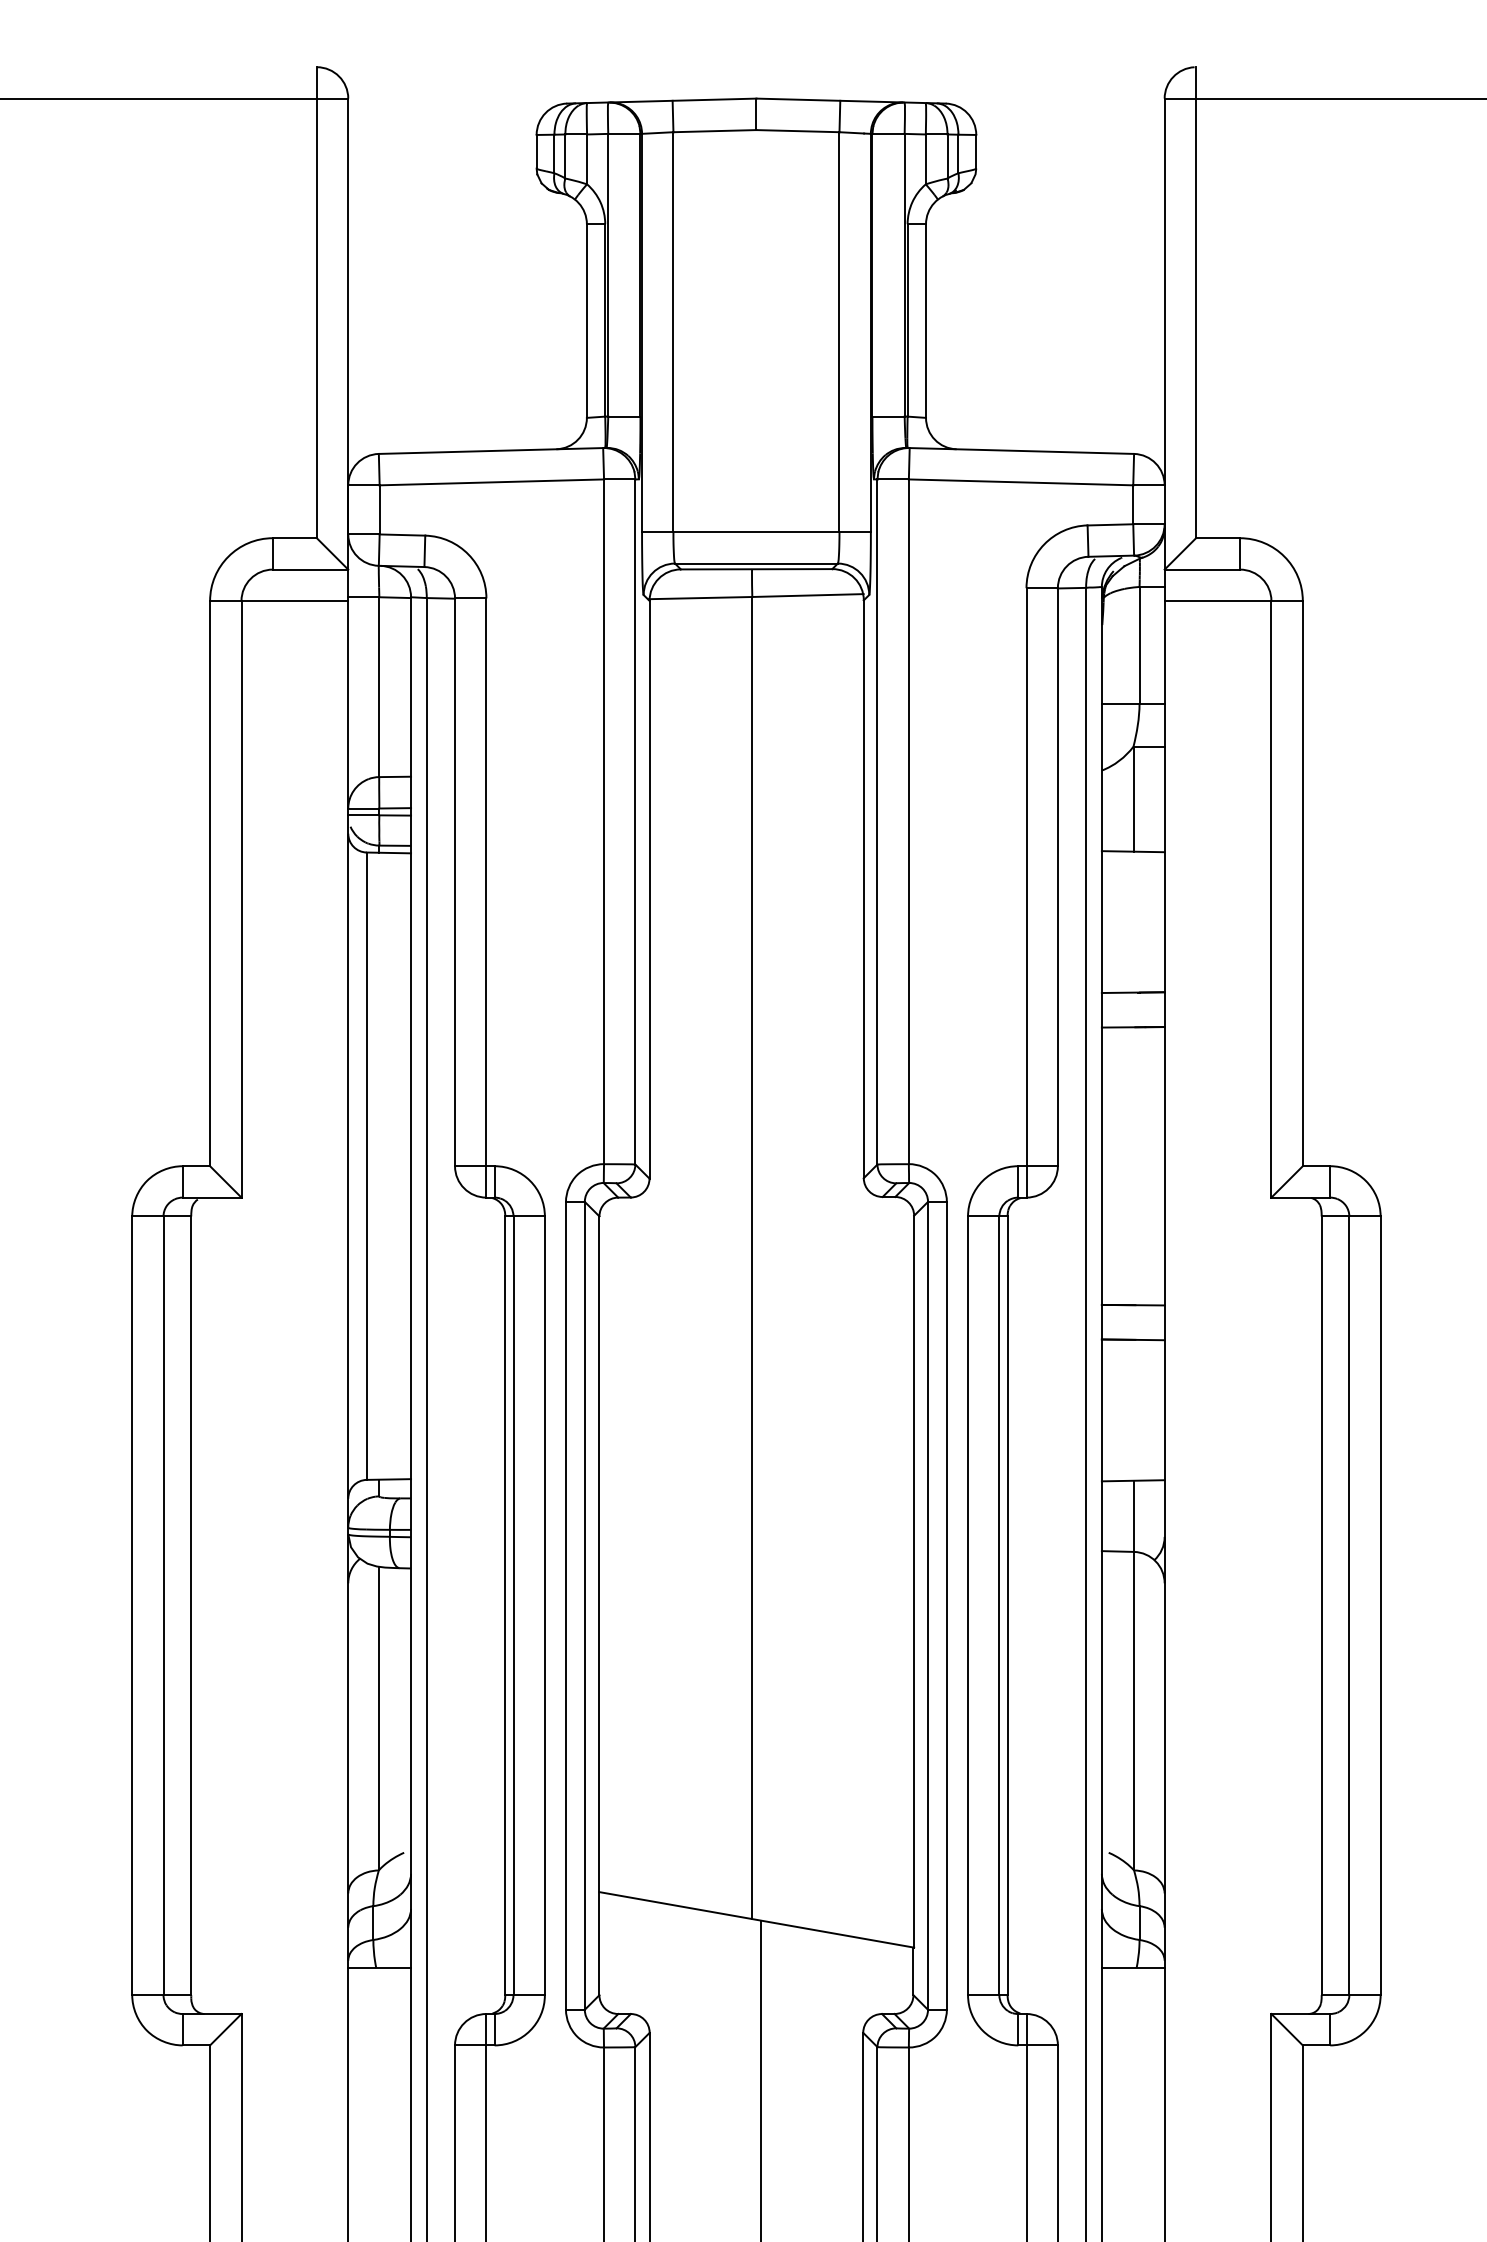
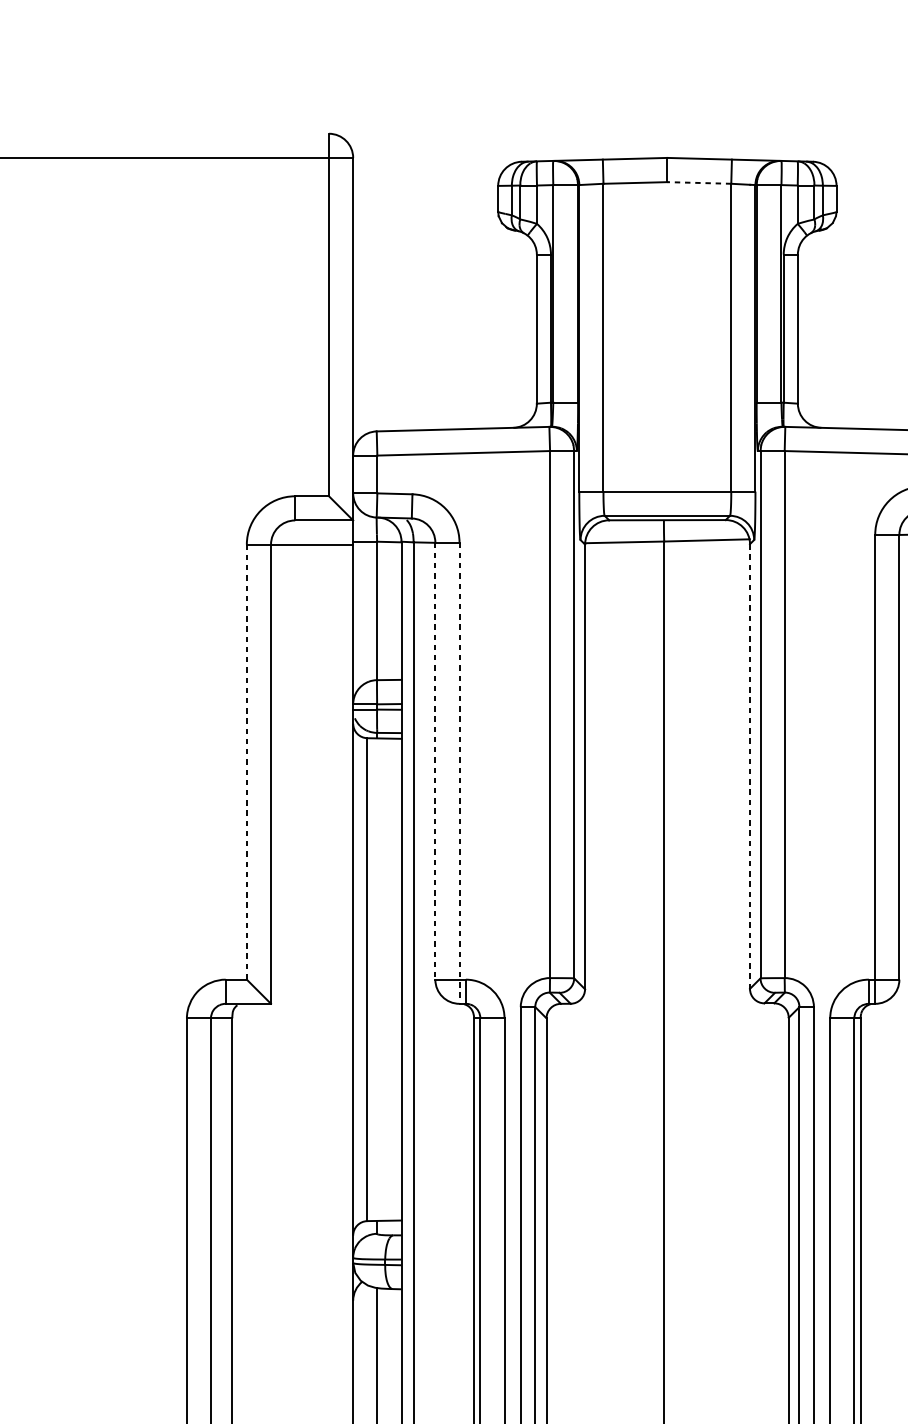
line: (797, 131) -> (698, 183), solid -> dashed
line: (455, 882) -> (435, 761), solid -> dashed
line: (210, 883) -> (247, 762), solid -> dashed
line: (863, 889) -> (749, 766), solid -> dashed
line: (486, 898) -> (459, 773), solid -> dashed

